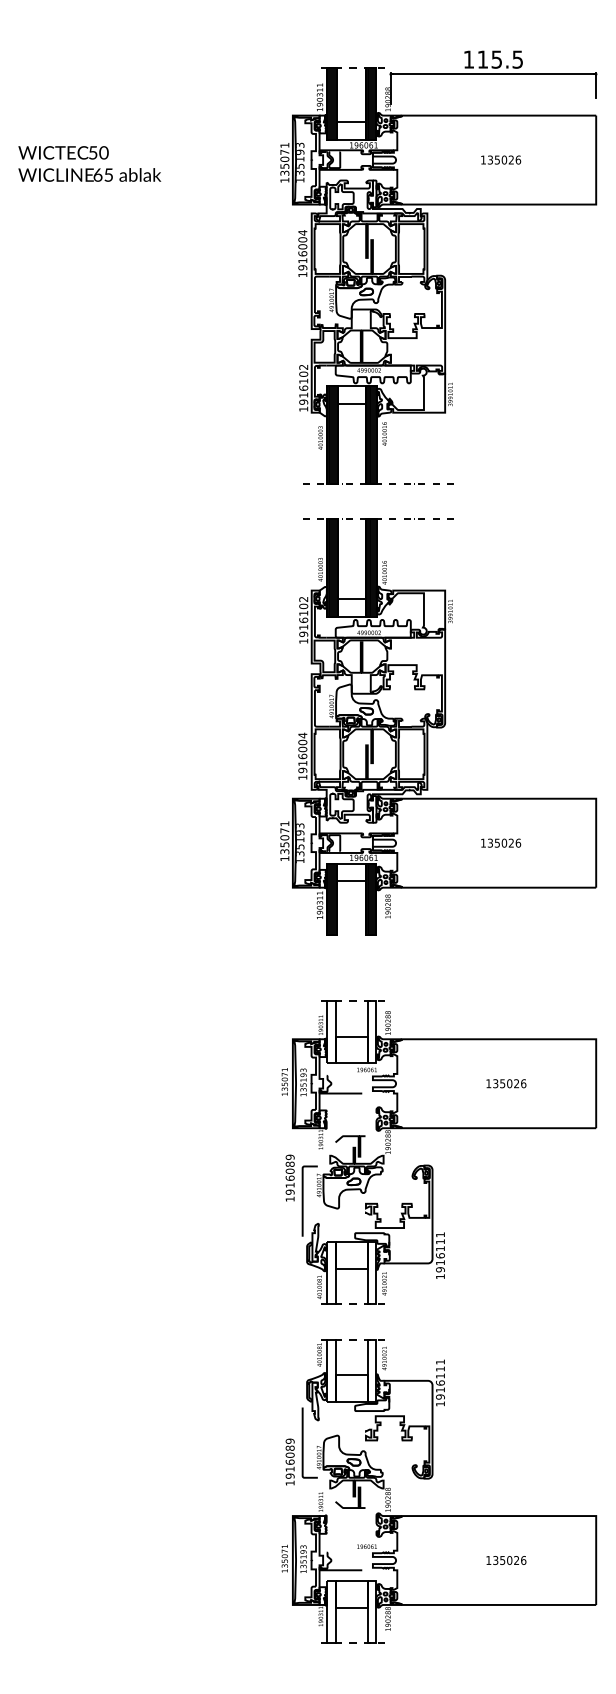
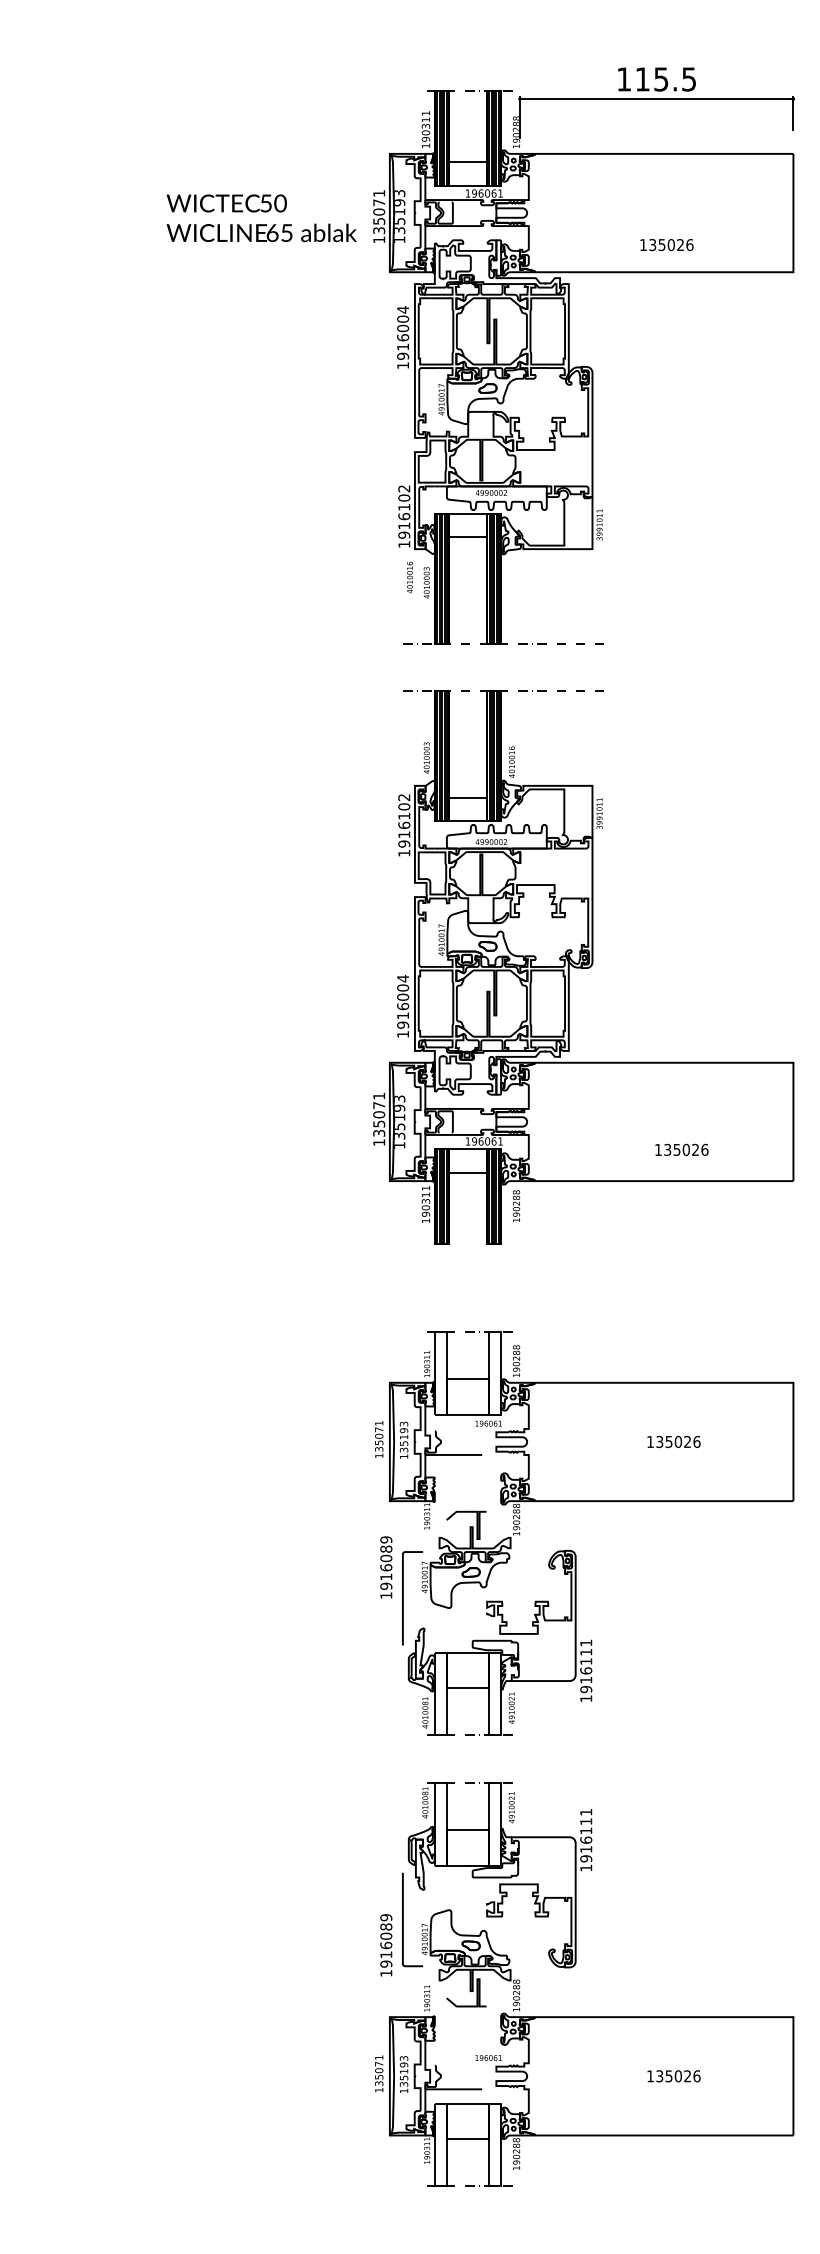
text: (500, 160) -> (666, 245), moved
text: (89, 163) -> (261, 217), moved
text: (384, 433) -> (409, 577), moved
text: (500, 842) -> (681, 1149), moved

